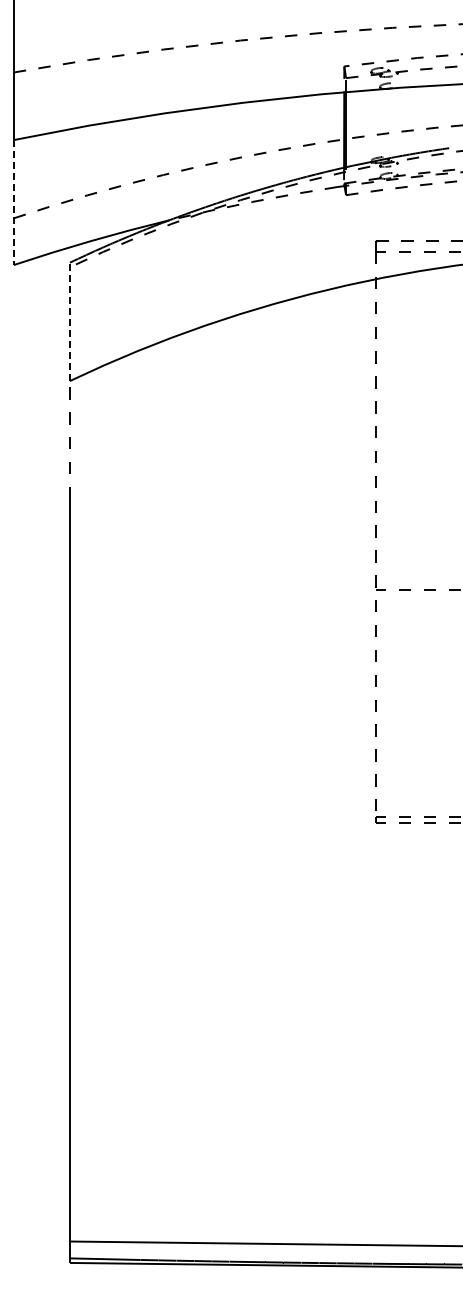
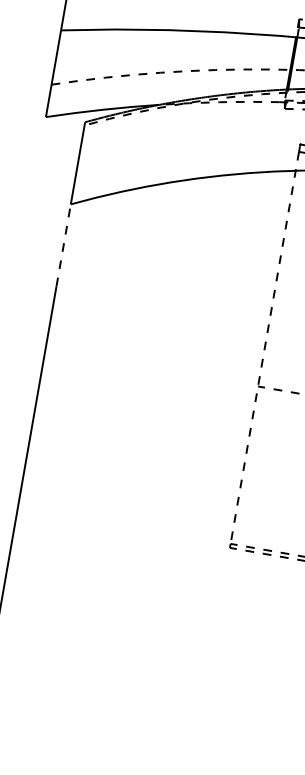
line: (13, 203) -> (53, 74), dashed -> solid
line: (69, 321) -> (77, 163), dashed -> solid

